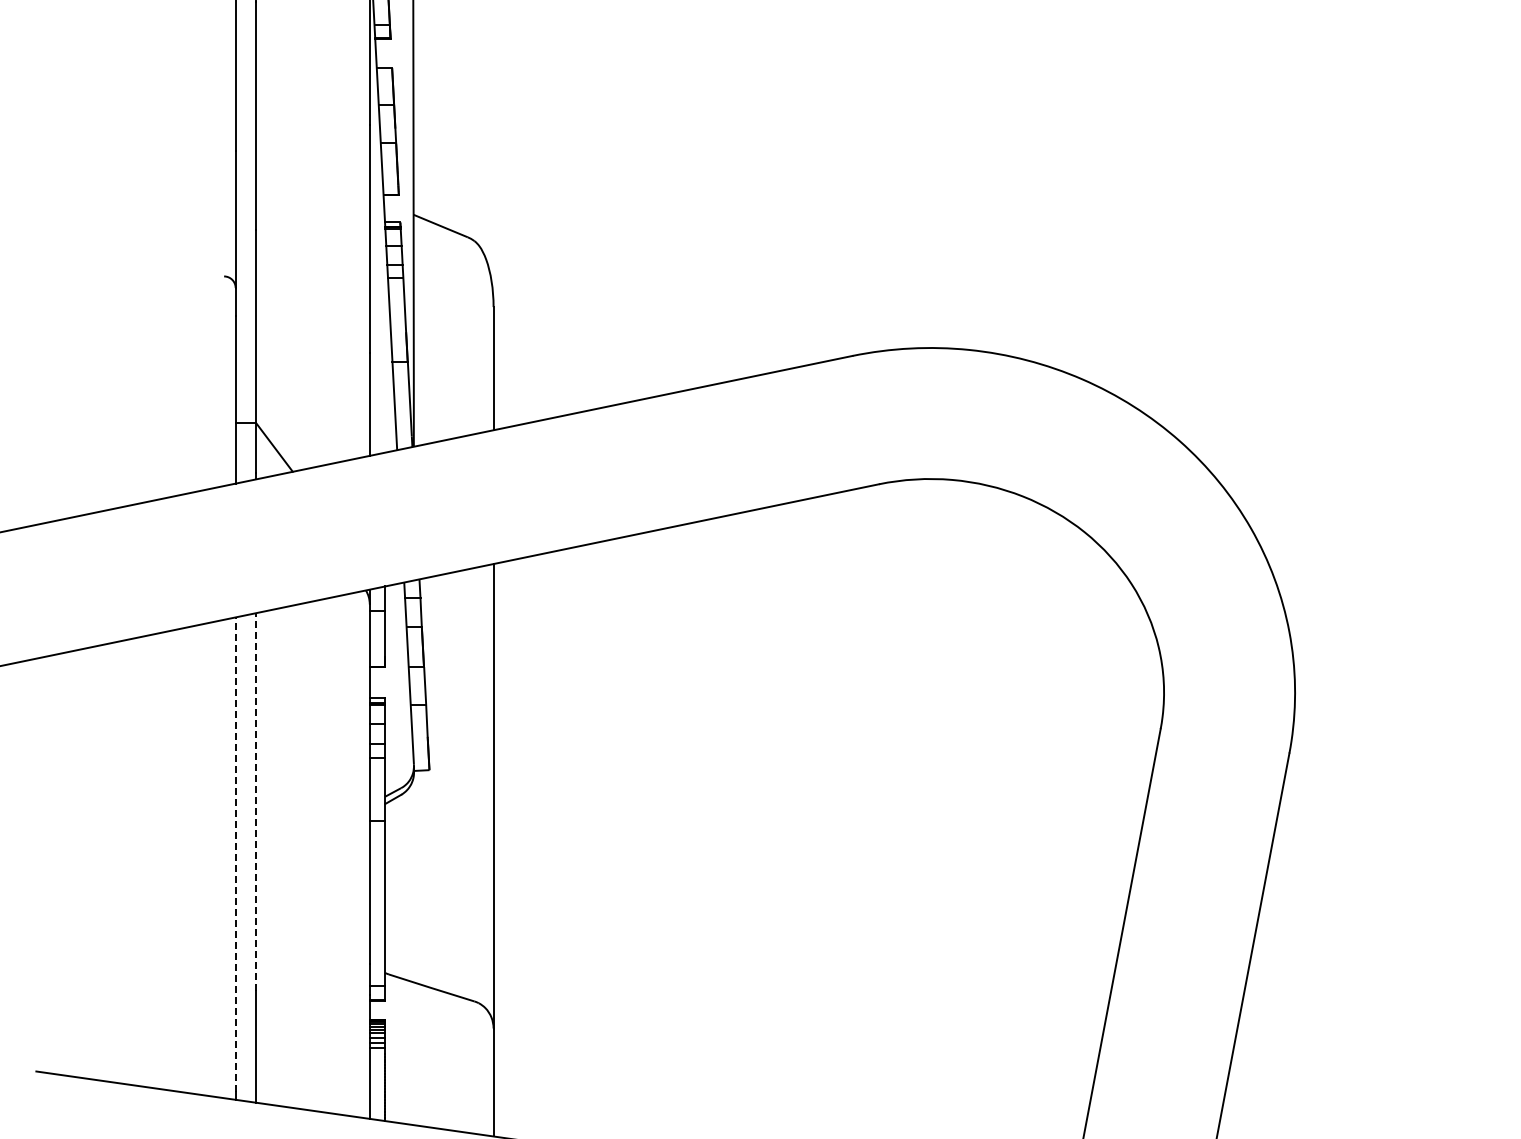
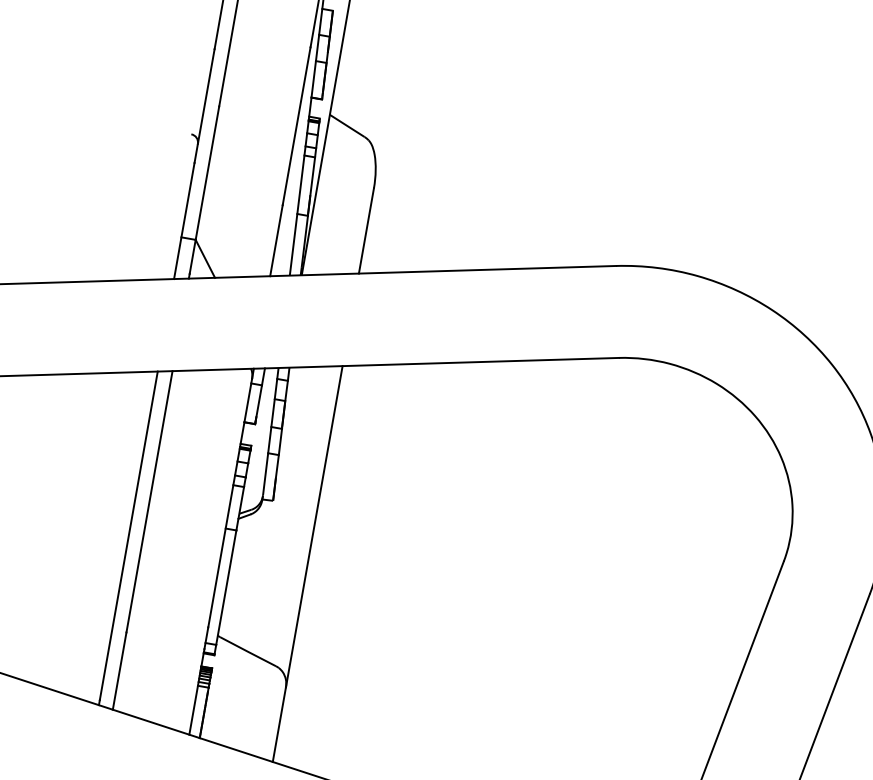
line: (256, 802) -> (149, 502), dashed -> solid
line: (235, 854) -> (128, 535), dashed -> solid

